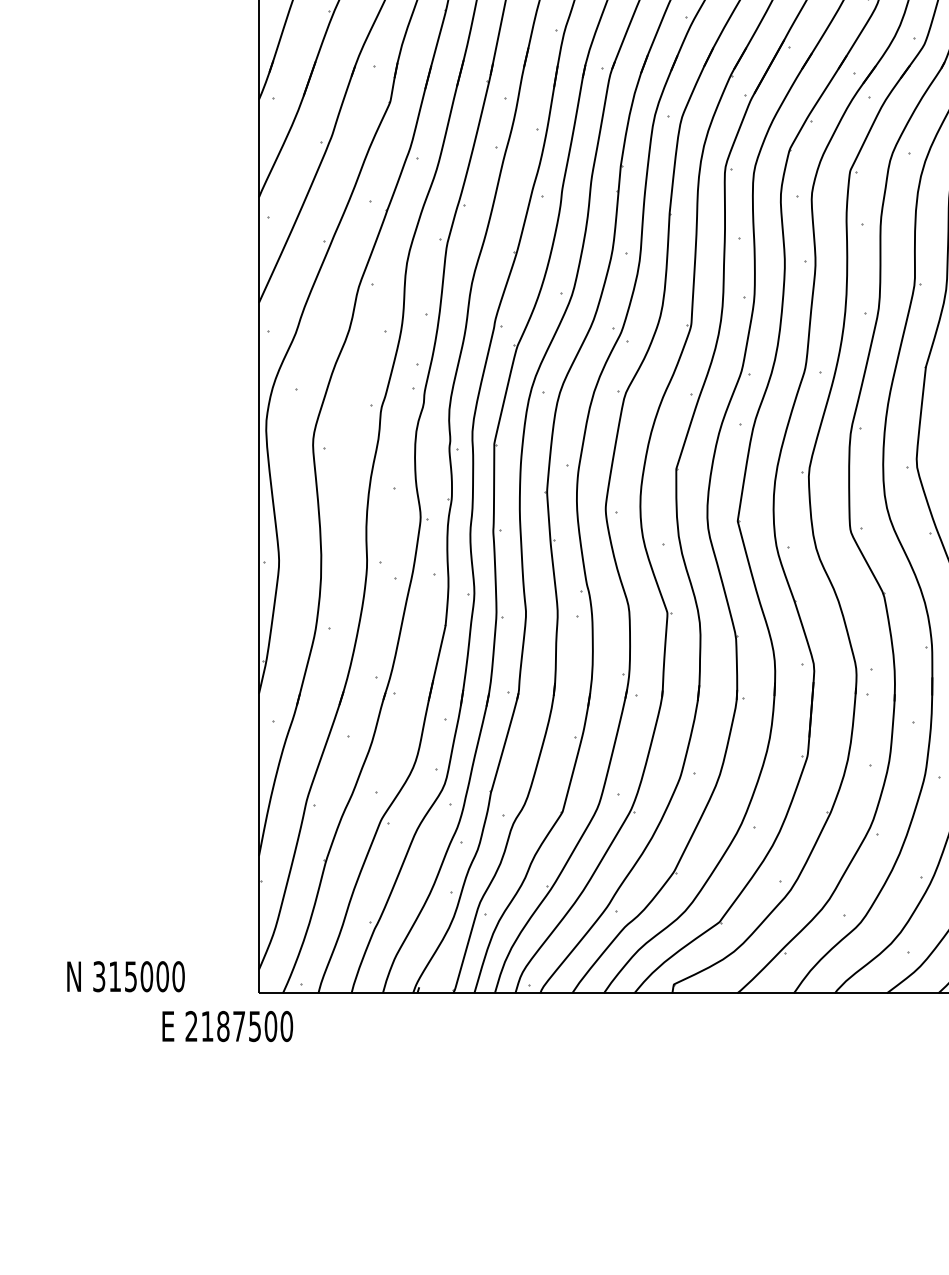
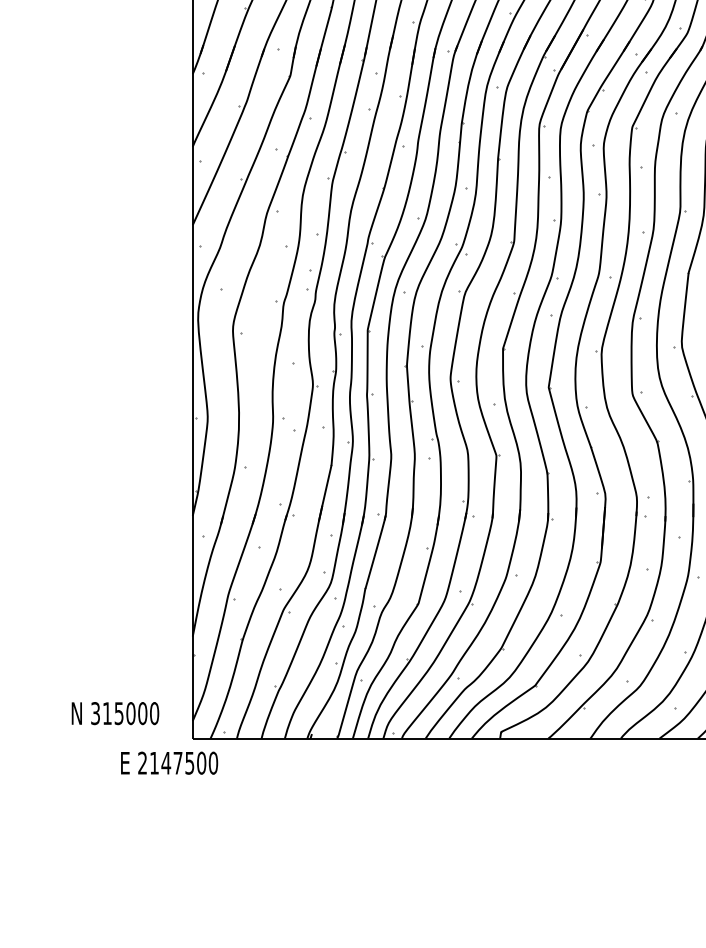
text: (125, 976) -> (115, 713), moved
text: (222, 1026) -> (165, 763), 2187500 -> 2147500

